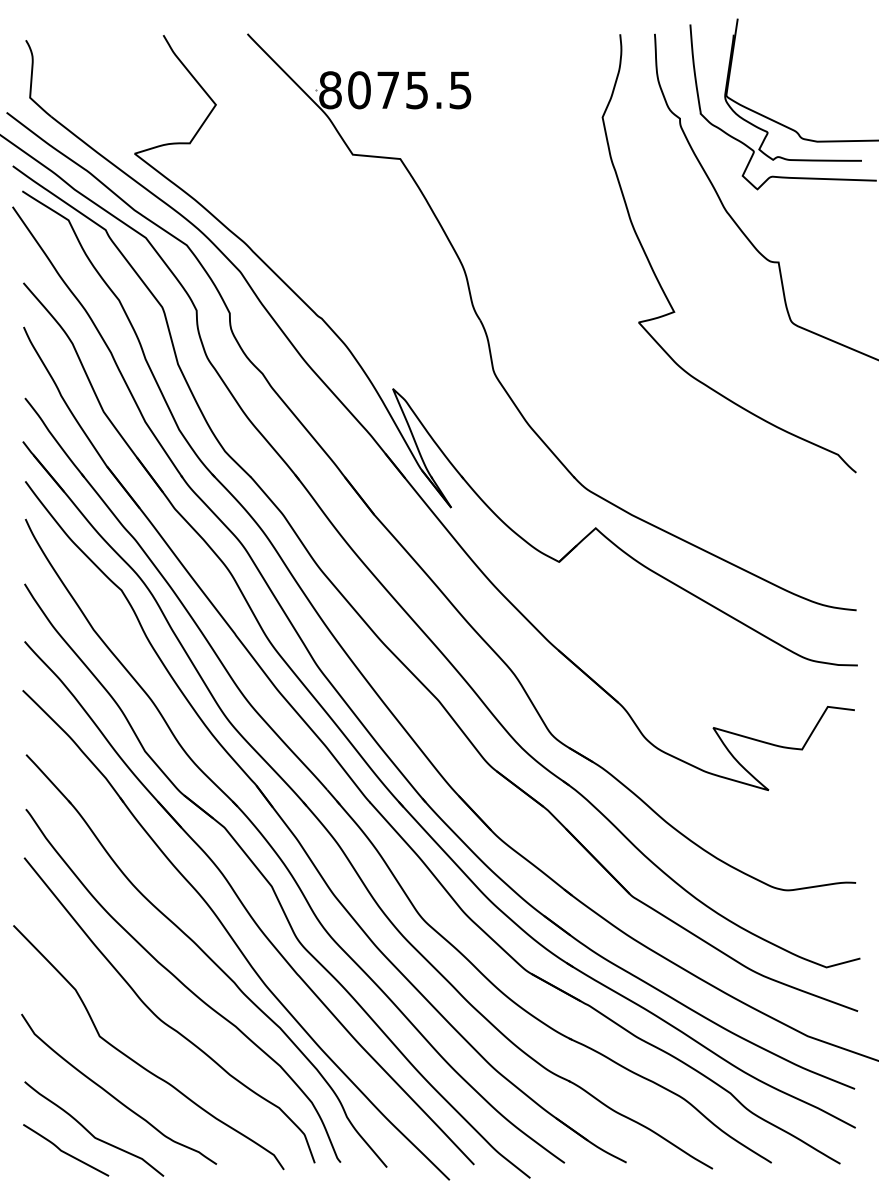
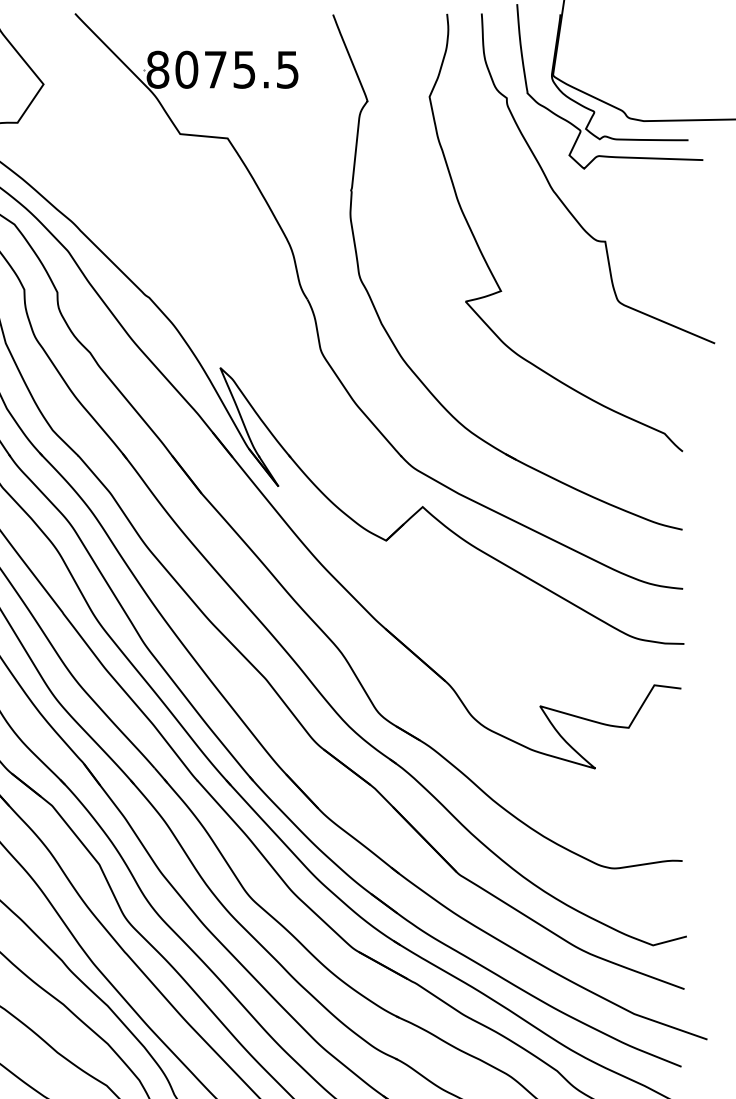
part: (566, 362) -> (393, 341), added

